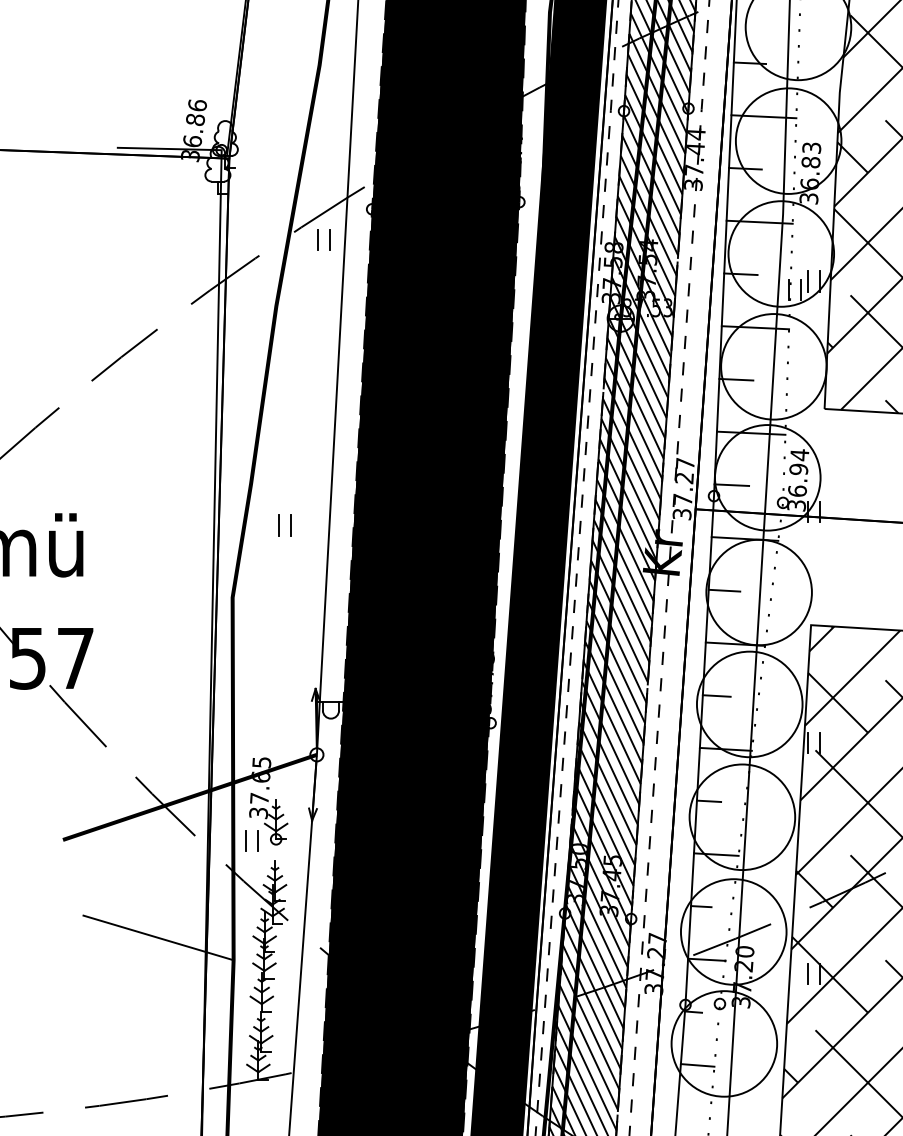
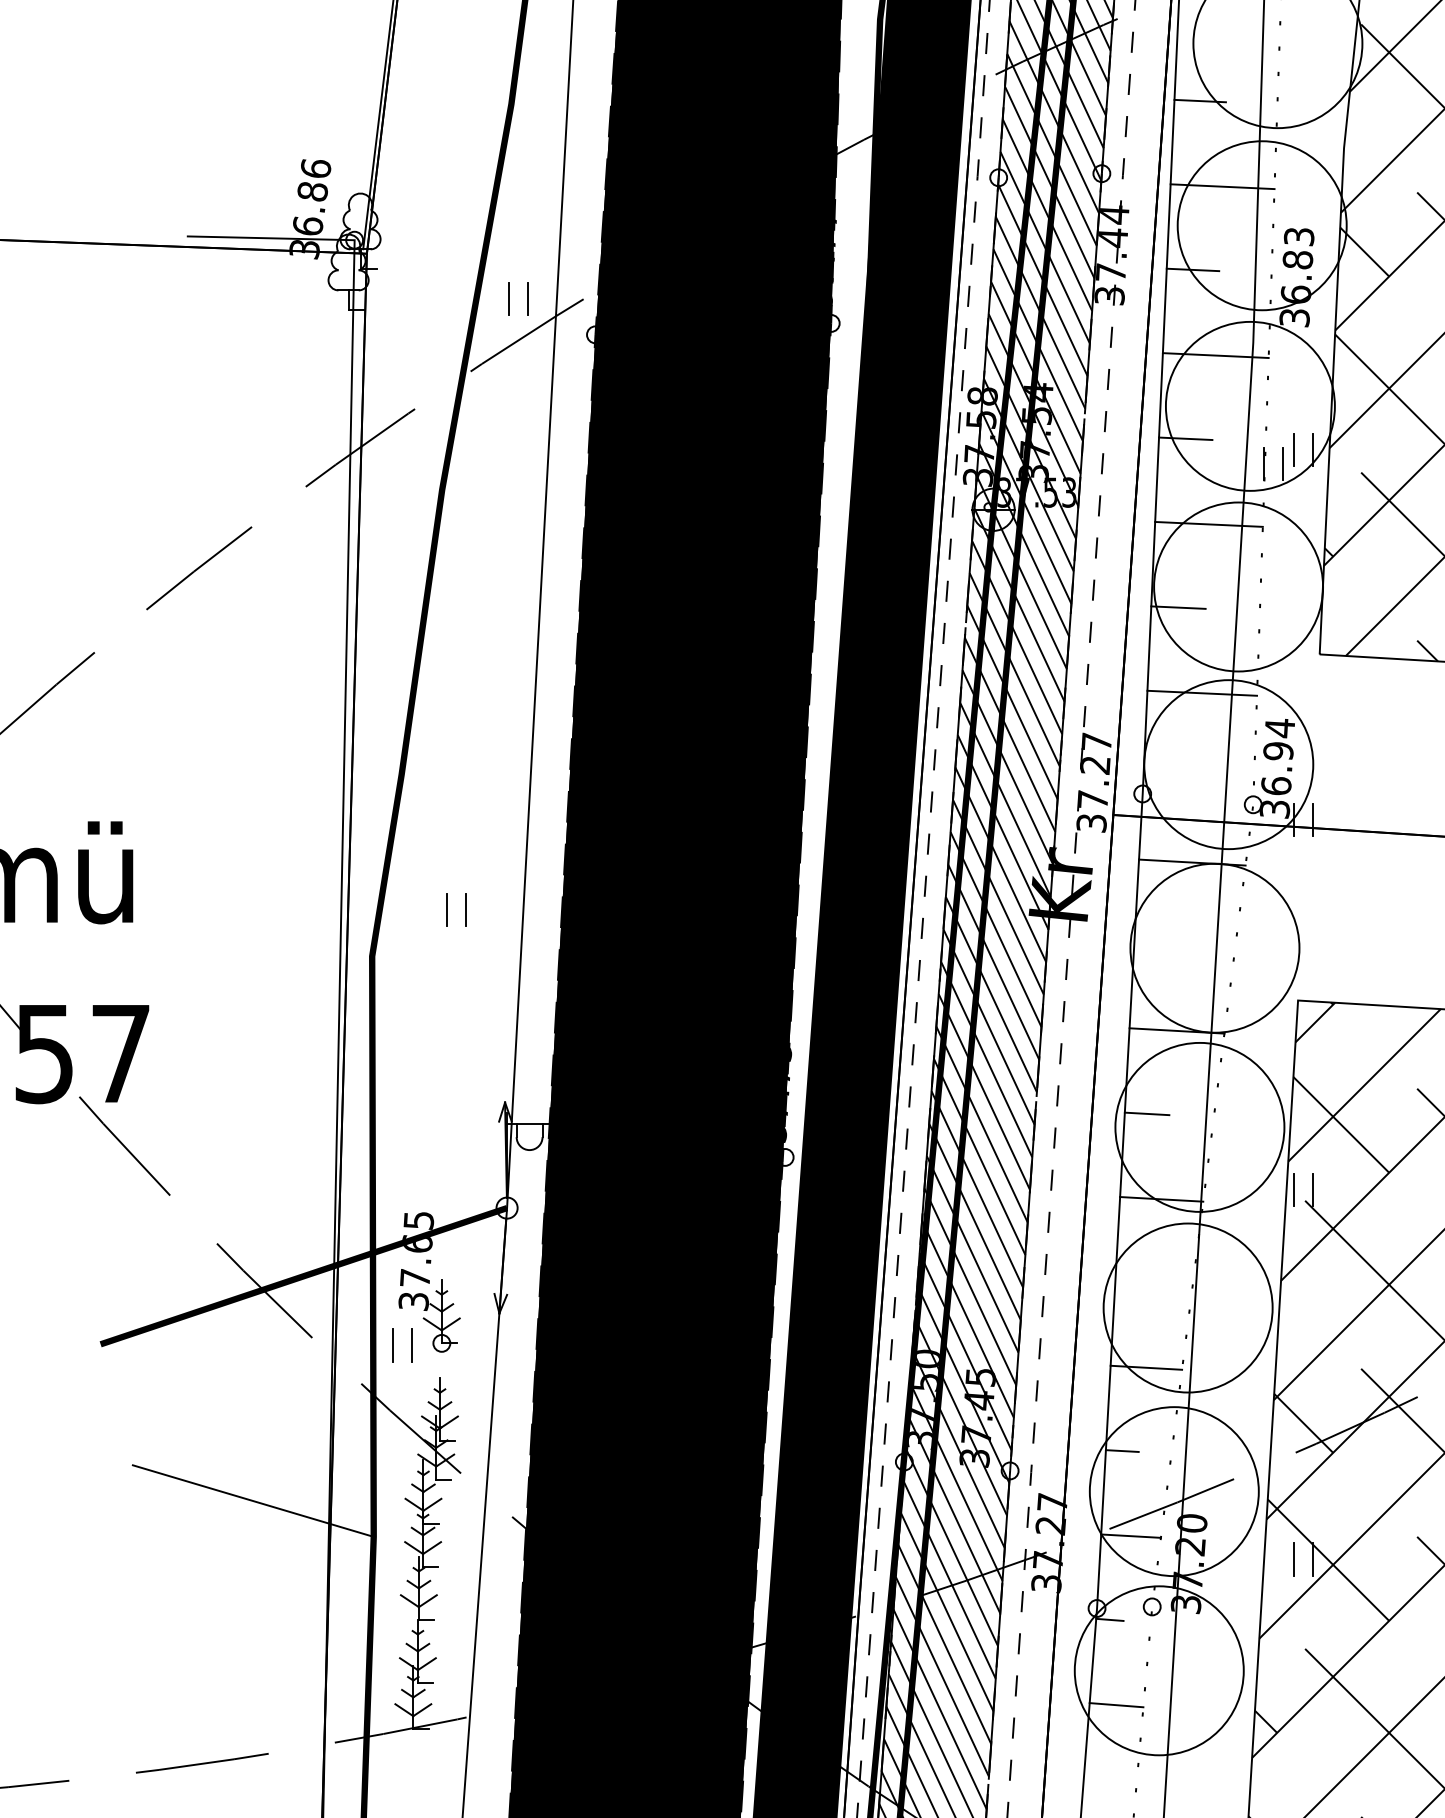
part: (323, 239) -> (517, 298), moved
line: (731, 484) -> (1170, 775), removed
part: (284, 525) -> (455, 909), moved
line: (724, 590) -> (1159, 945), removed
line: (708, 800) -> (1133, 1281), removed

